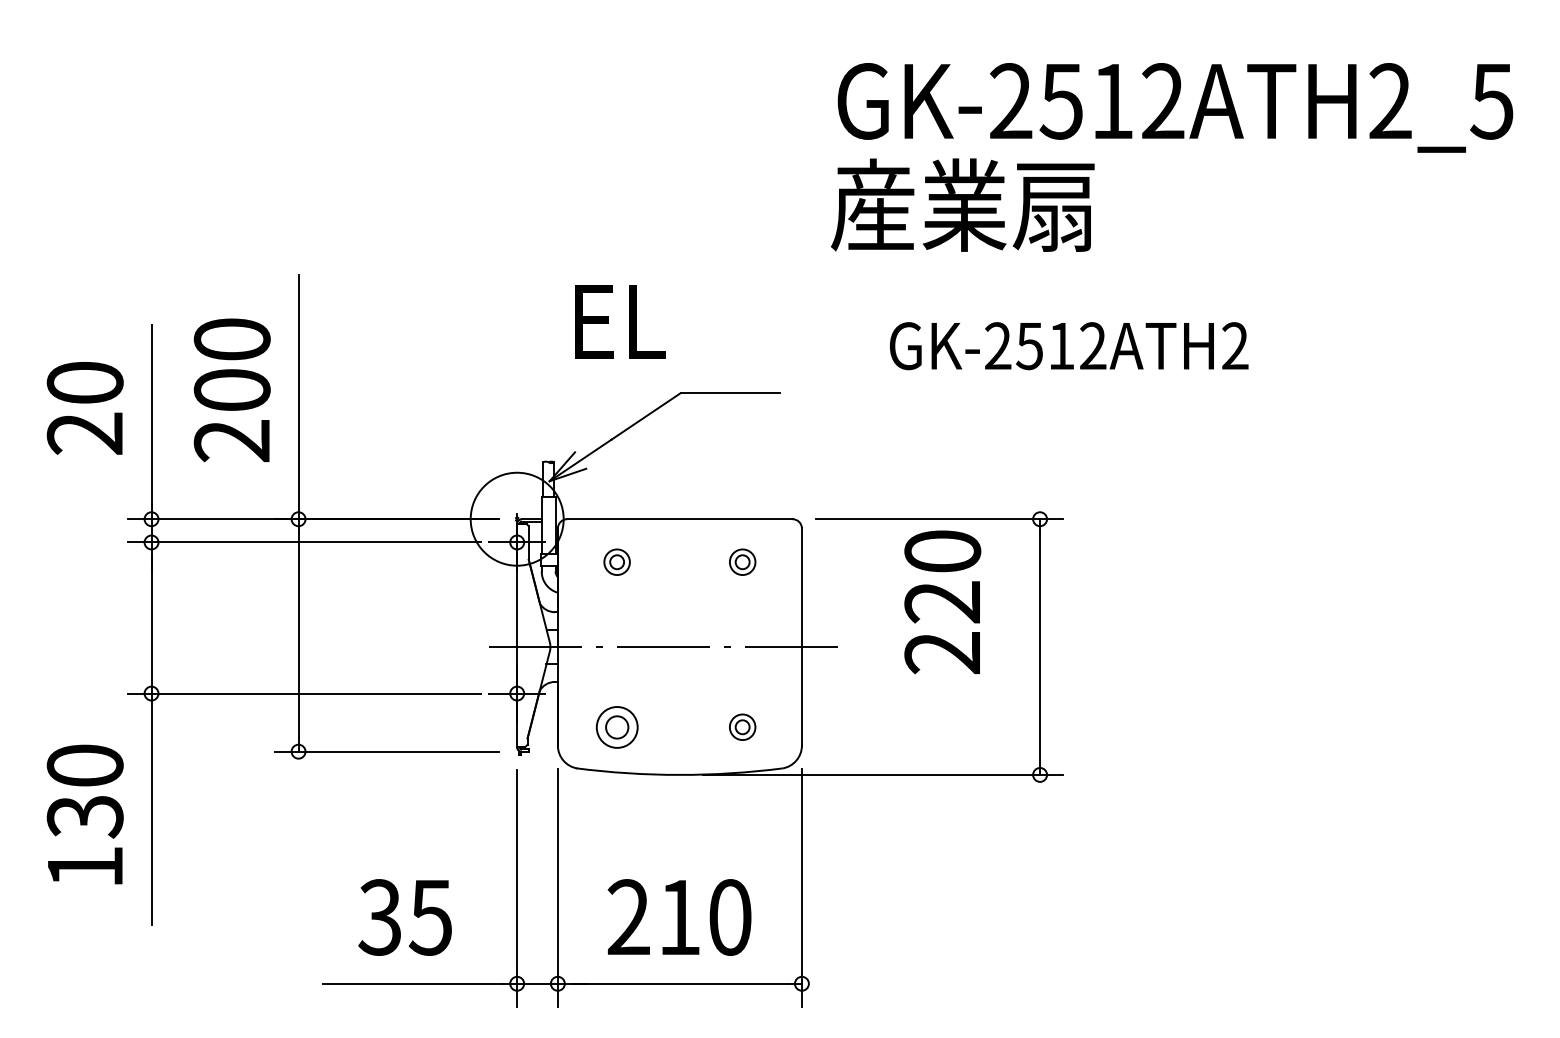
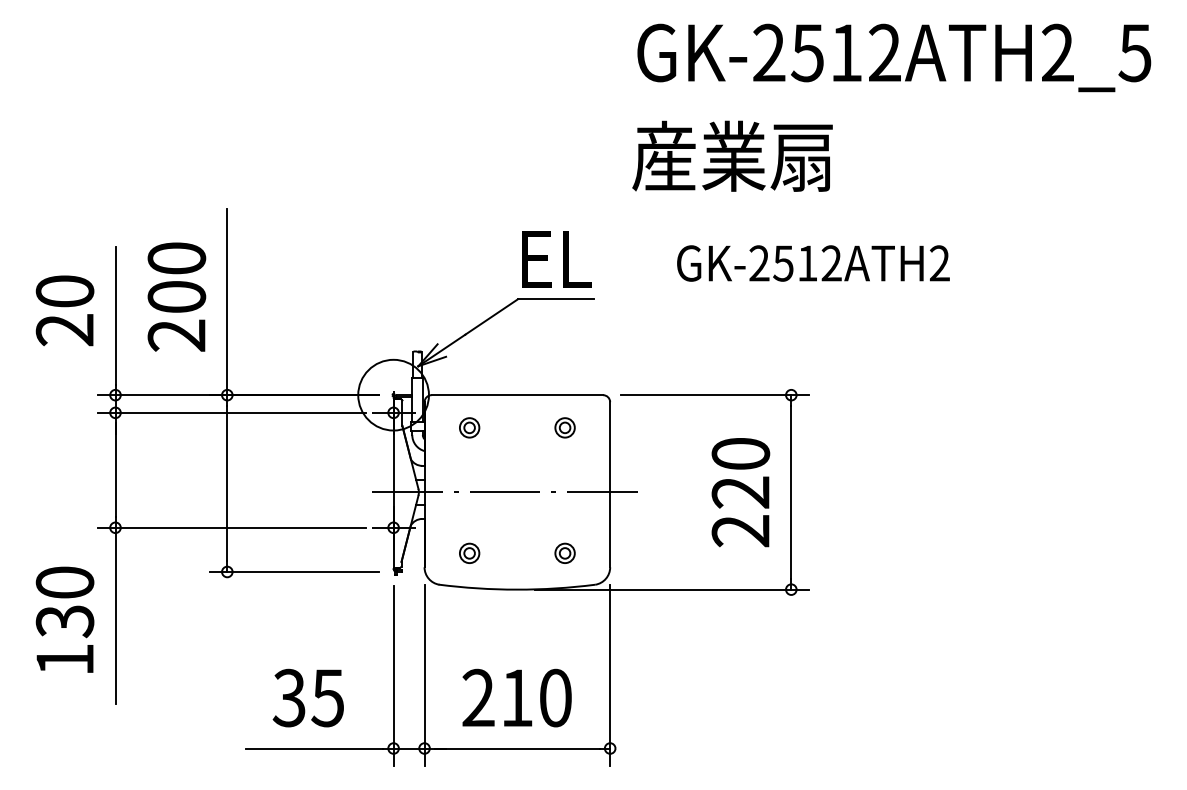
text: (1175, 107) -> (894, 57), moved
text: (620, 321) -> (556, 259), moved
text: (942, 602) -> (740, 492), moved
part: (616, 726) -> (469, 552), size x0.62

